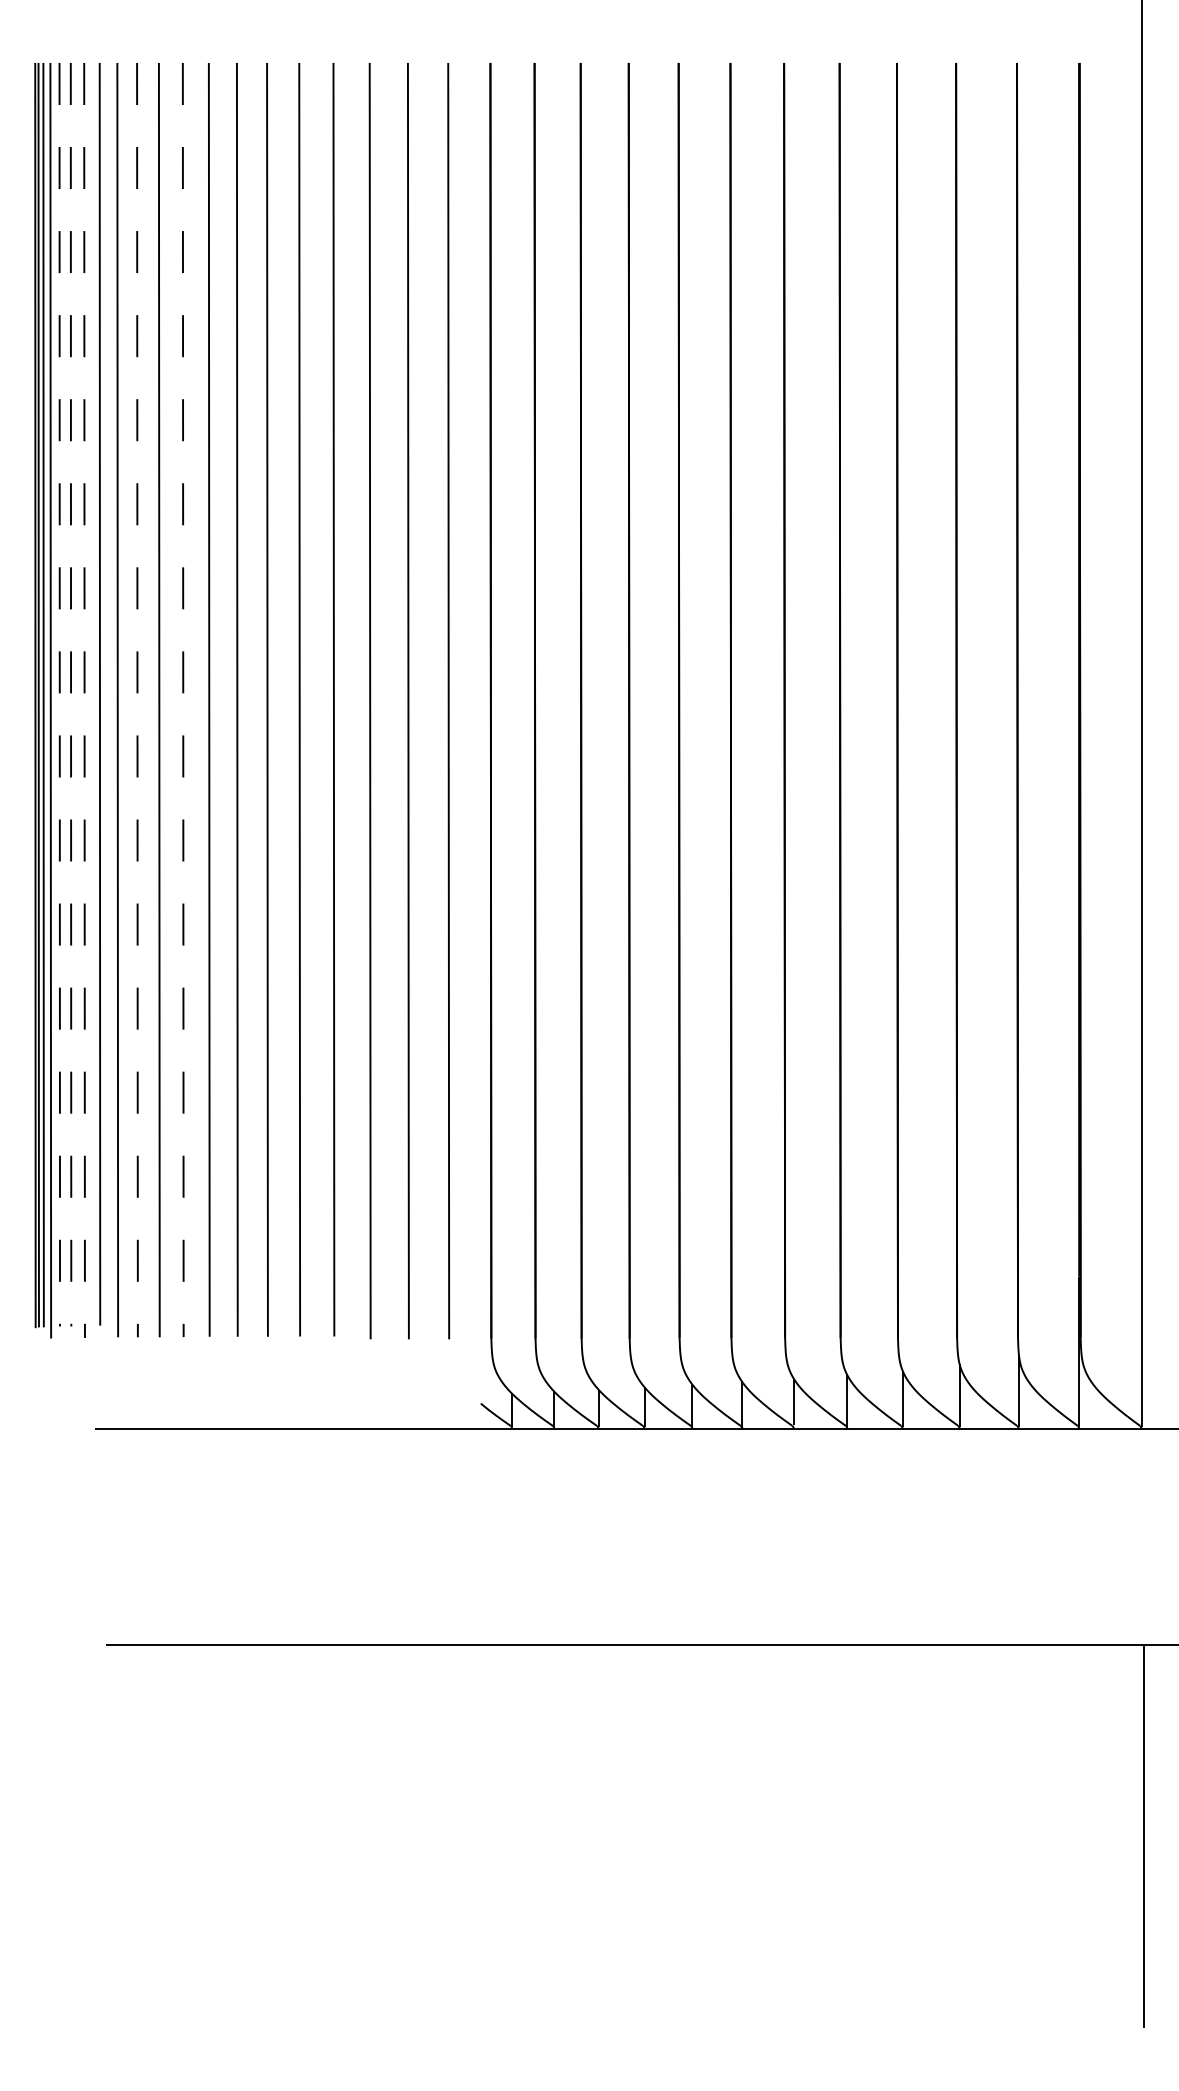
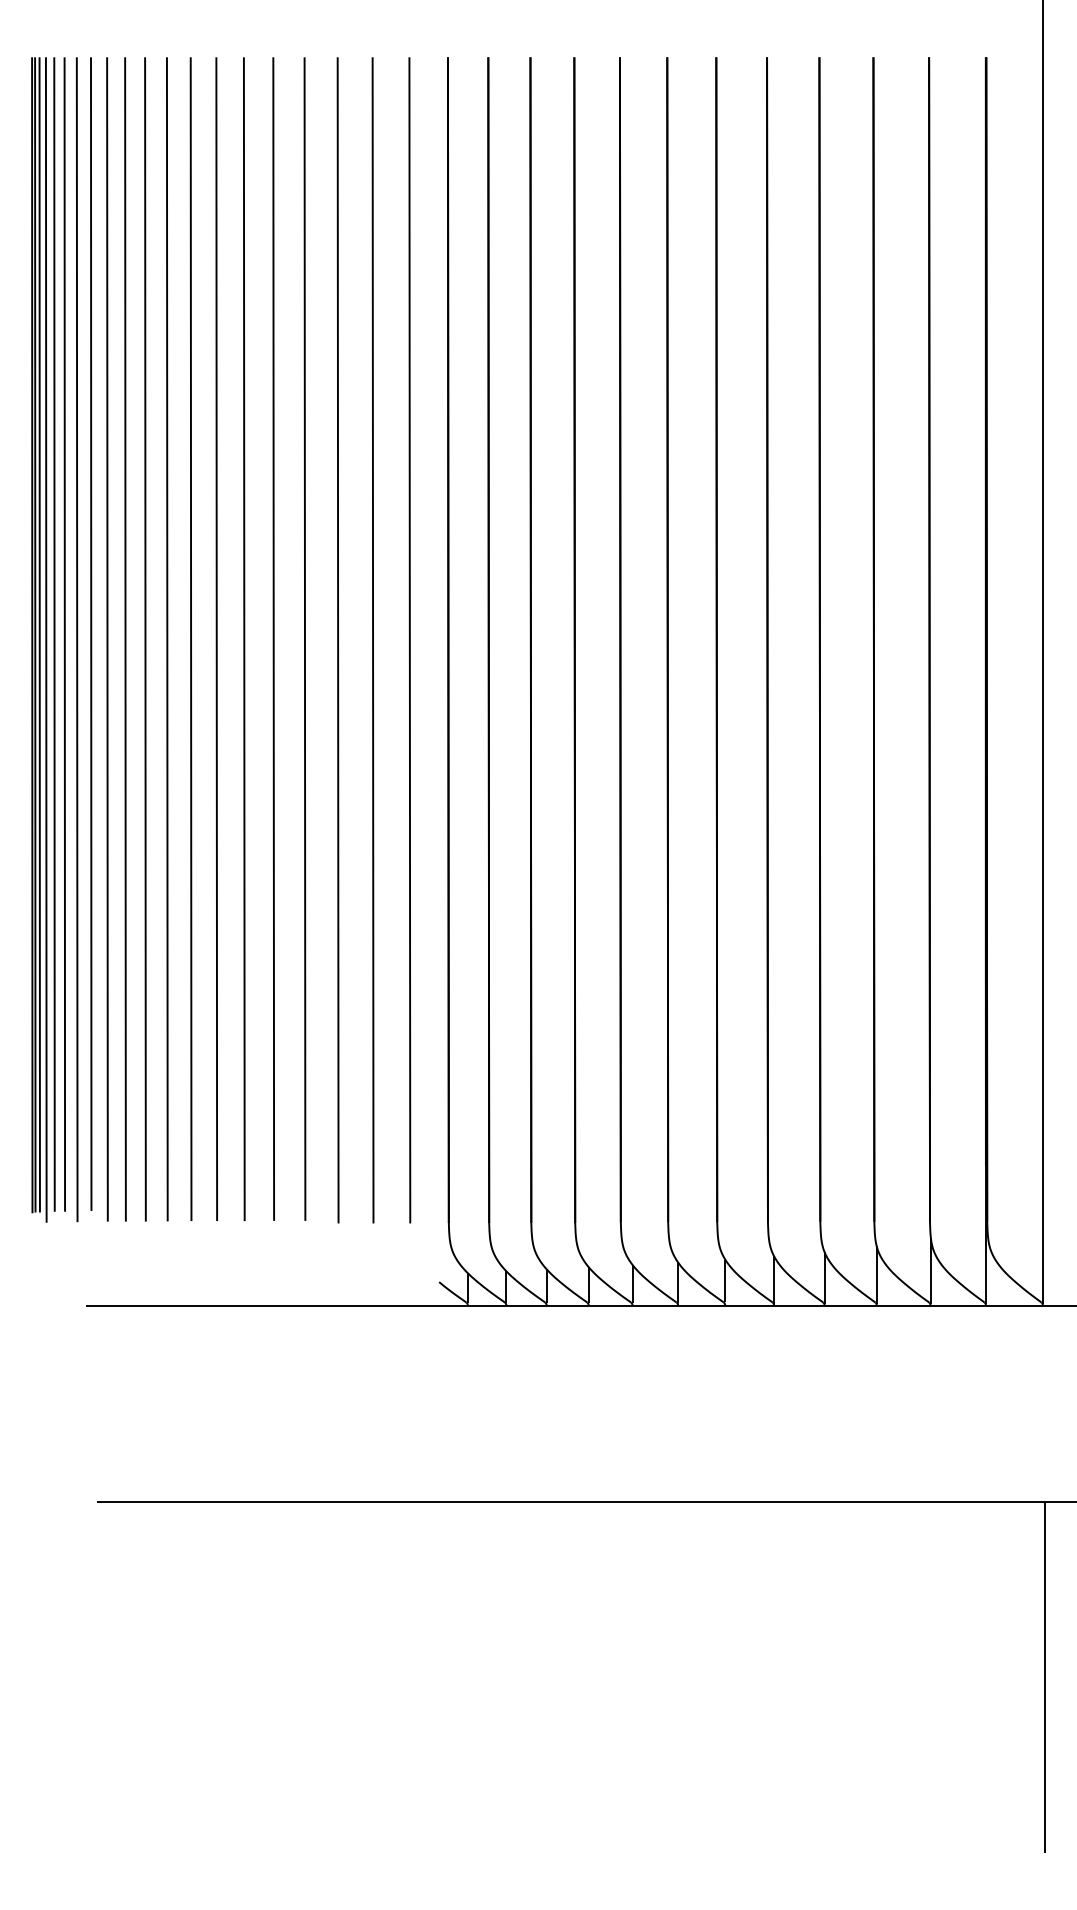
line: (59, 695) -> (54, 635), dashed -> solid
line: (70, 695) -> (64, 635), dashed -> solid
line: (137, 700) -> (125, 639), dashed -> solid
line: (183, 700) -> (167, 639), dashed -> solid
line: (84, 701) -> (77, 640), dashed -> solid

